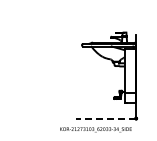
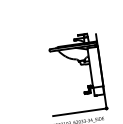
line: (105, 118) -> (79, 112), dashed -> solid

